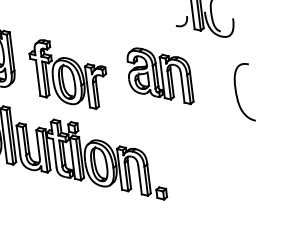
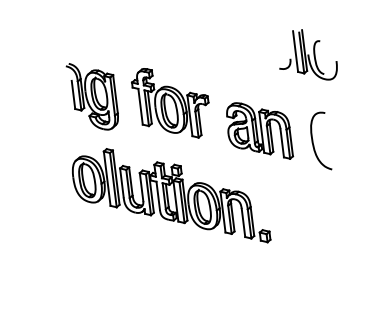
part: (68, 74) -> (170, 103), moved
part: (161, 75) -> (260, 130), moved
curve: (237, 91) -> (313, 140), moved

